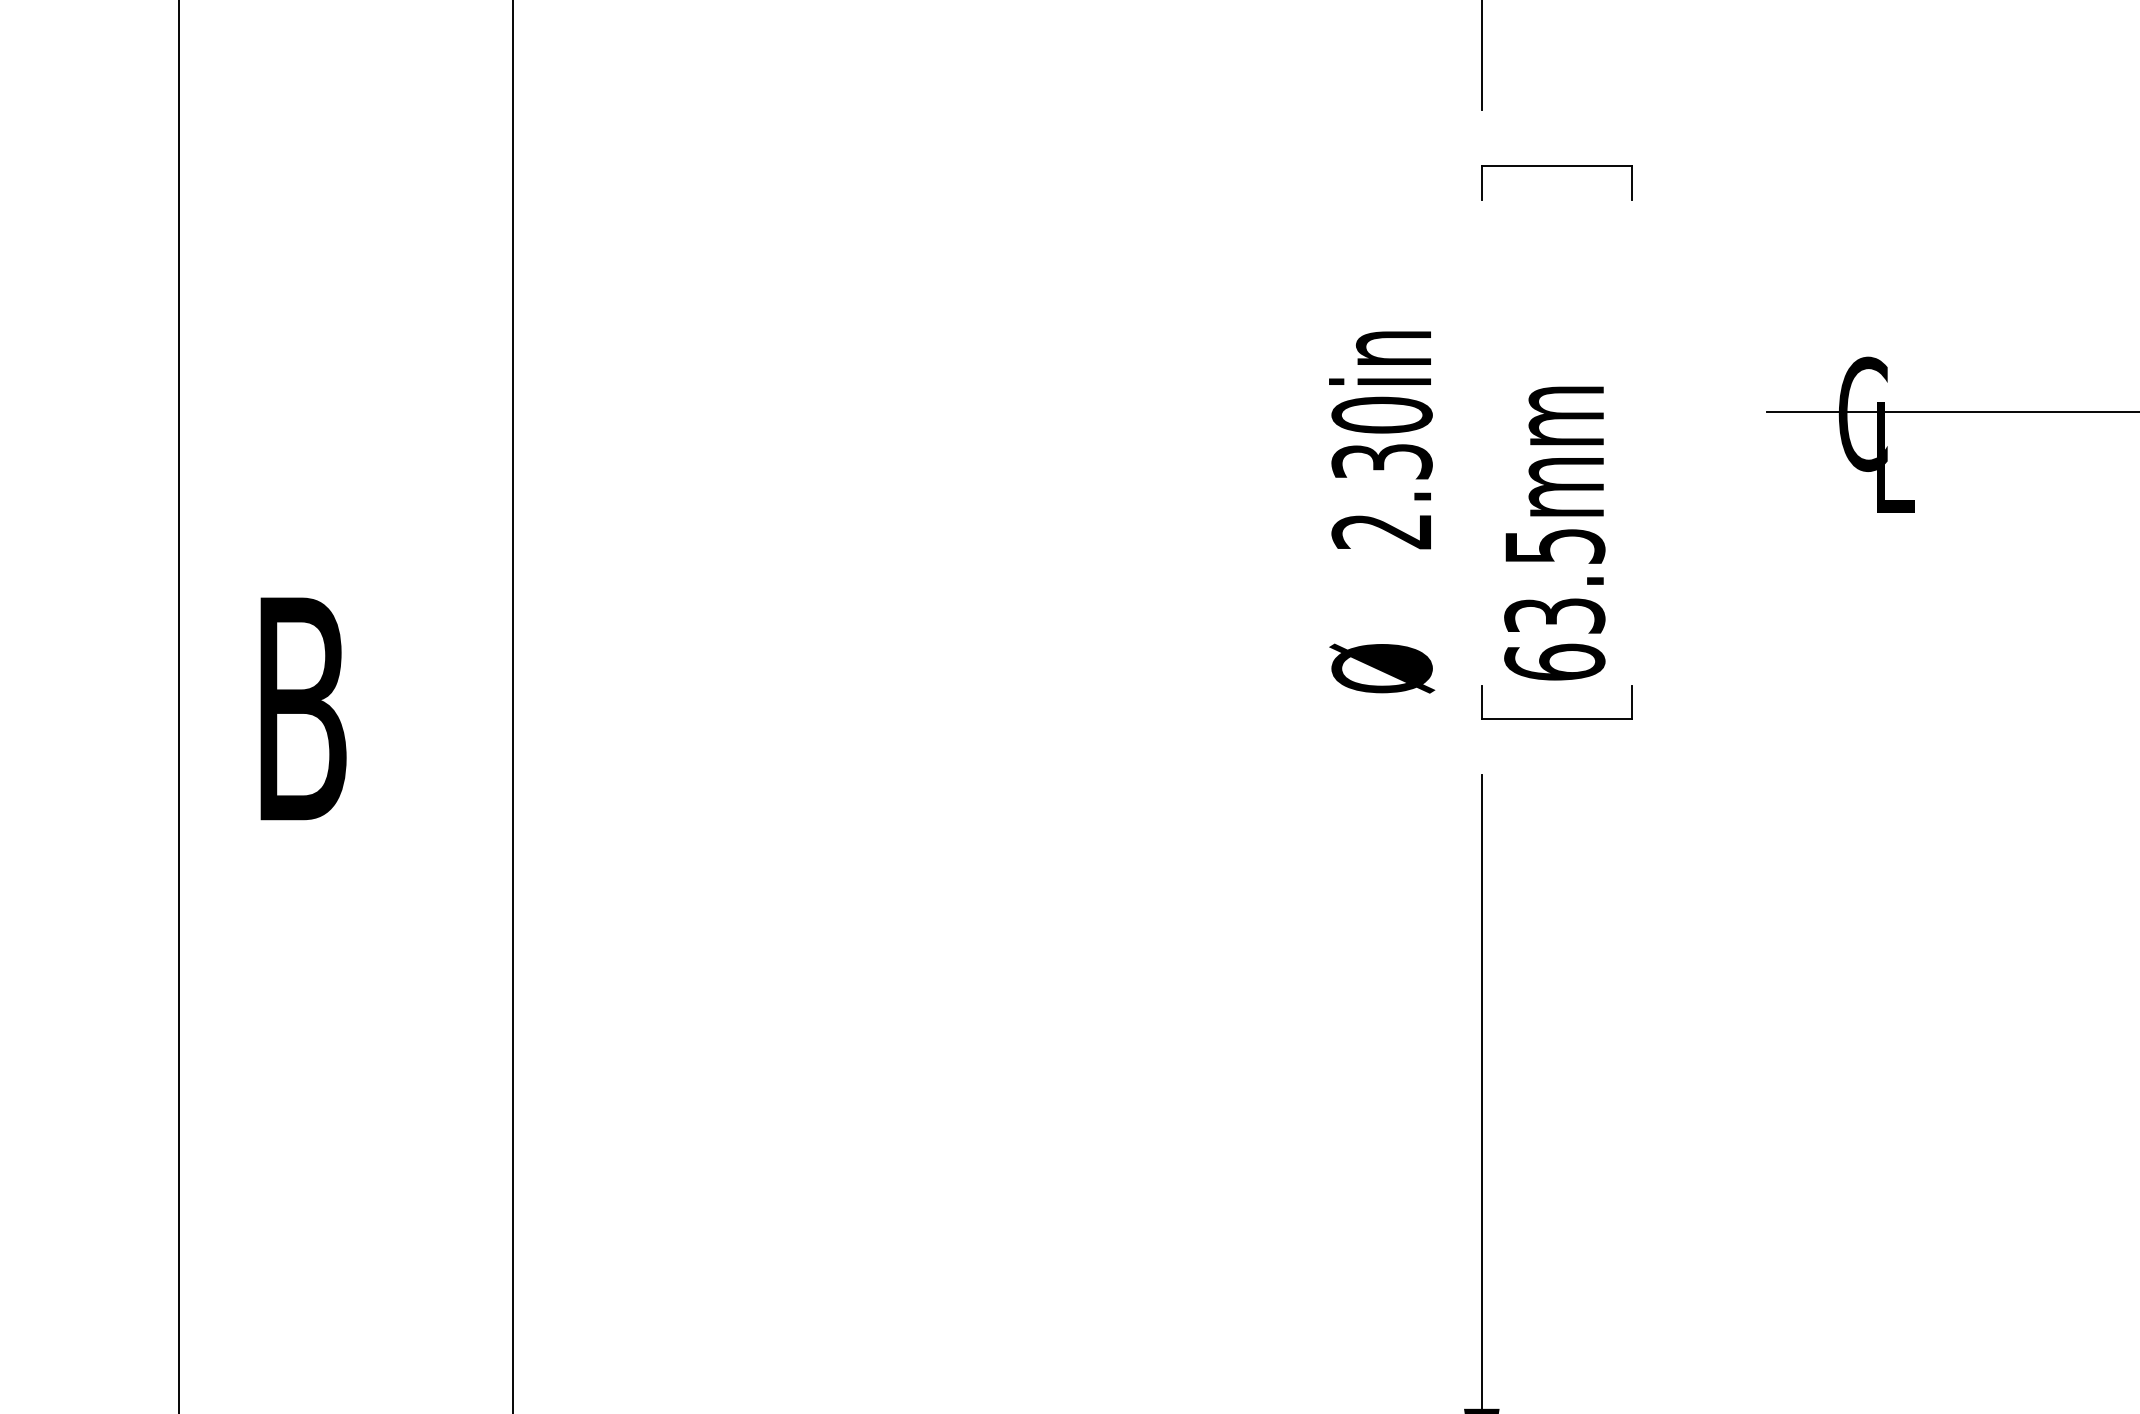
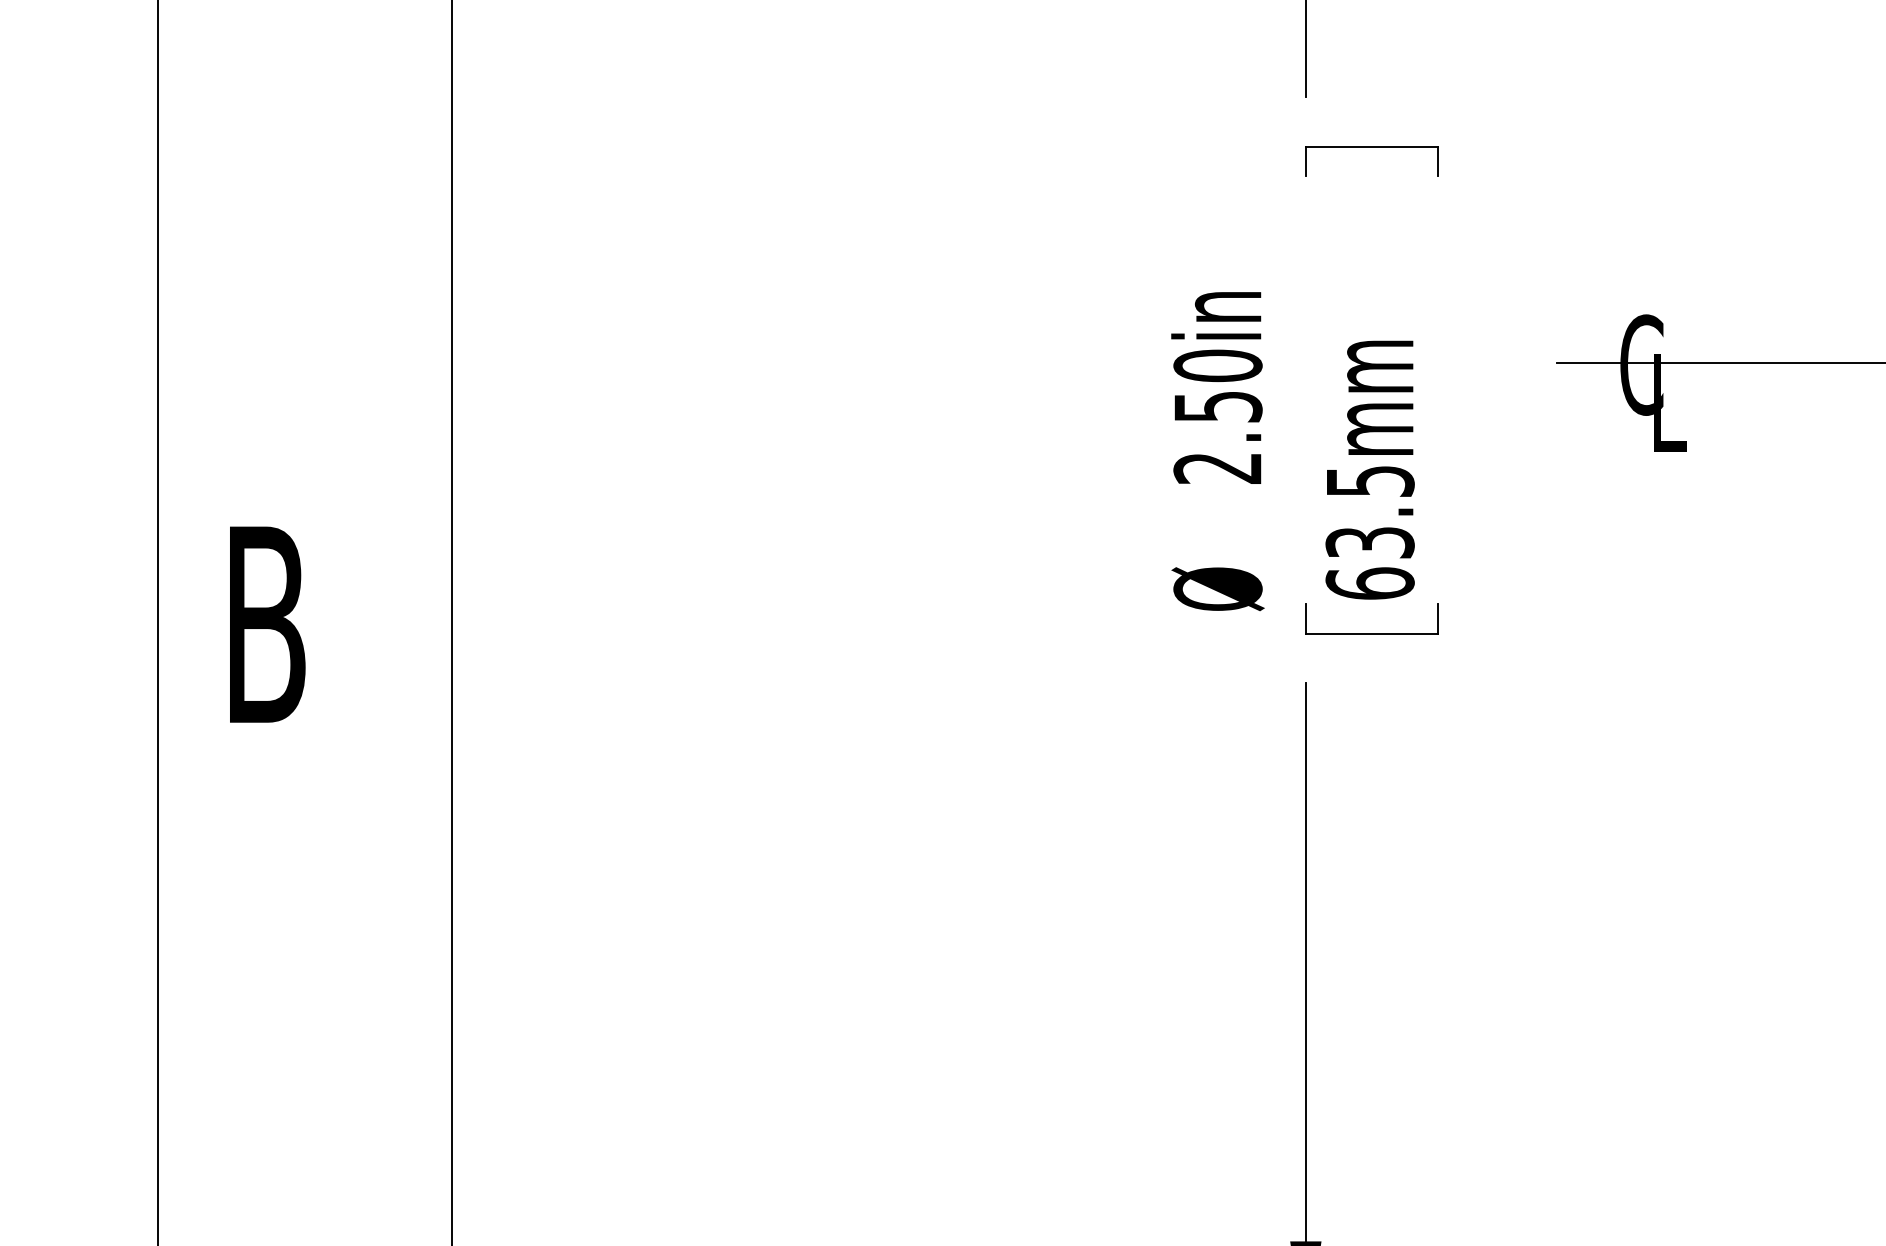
text: (1381, 461) -> (1217, 406), 2.30in -> 2.50in

